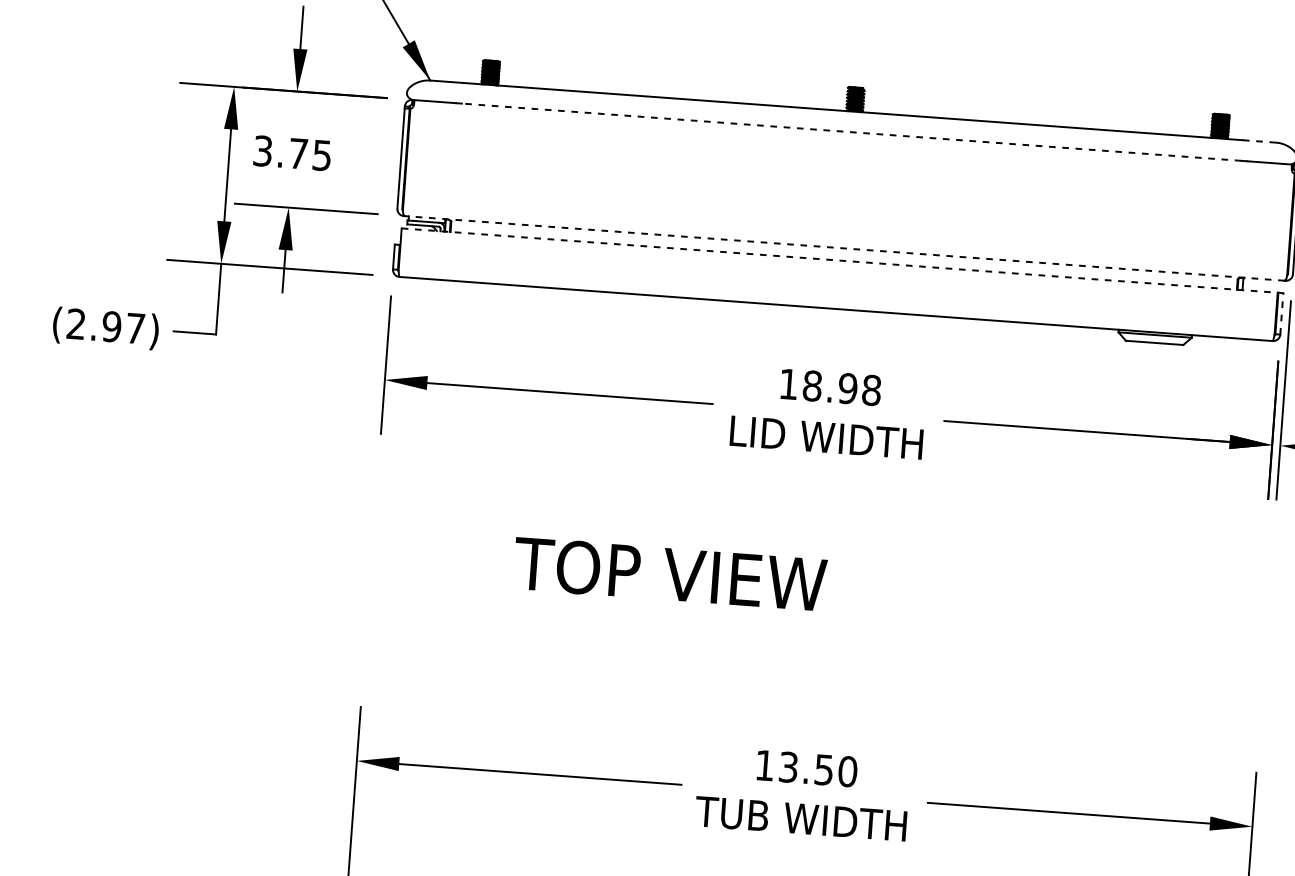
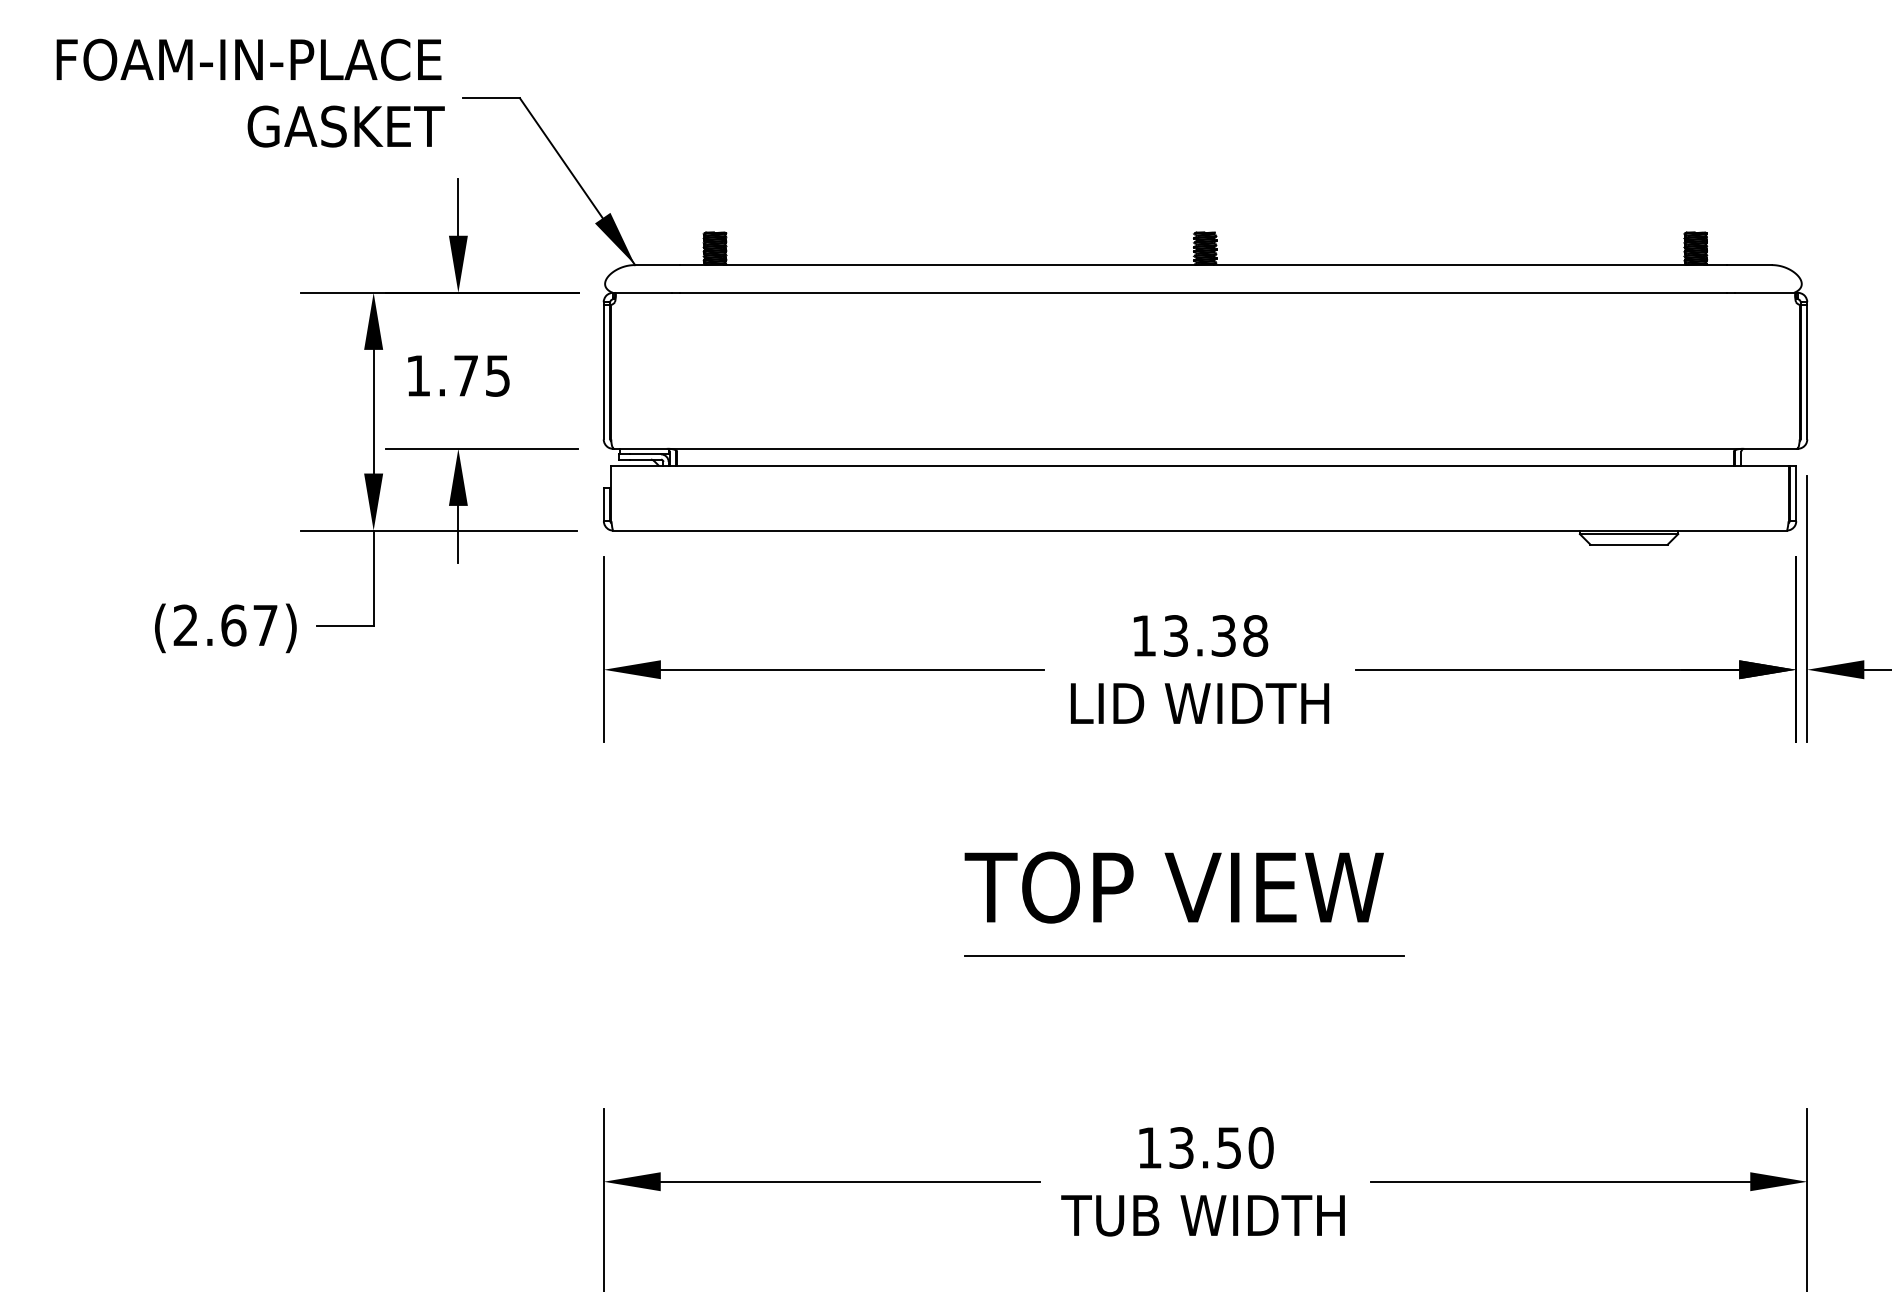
line: (851, 132) -> (1203, 292), dashed -> solid
line: (1259, 141) -> (1749, 265), dashed -> solid
text: (263, 150) -> (418, 375), 3.75 -> 1.75
line: (843, 248) -> (1204, 448), dashed -> solid
line: (840, 260) -> (1200, 465), dashed -> solid
line: (1281, 313) -> (1796, 493), dashed -> solid
text: (111, 326) -> (233, 625), (2.97) -> (2.67)
text: (830, 387) -> (1199, 635), 18.98 -> 13.38
text: (669, 574) -> (1173, 887), moved
line: (800, 624) -> (1183, 956), added

